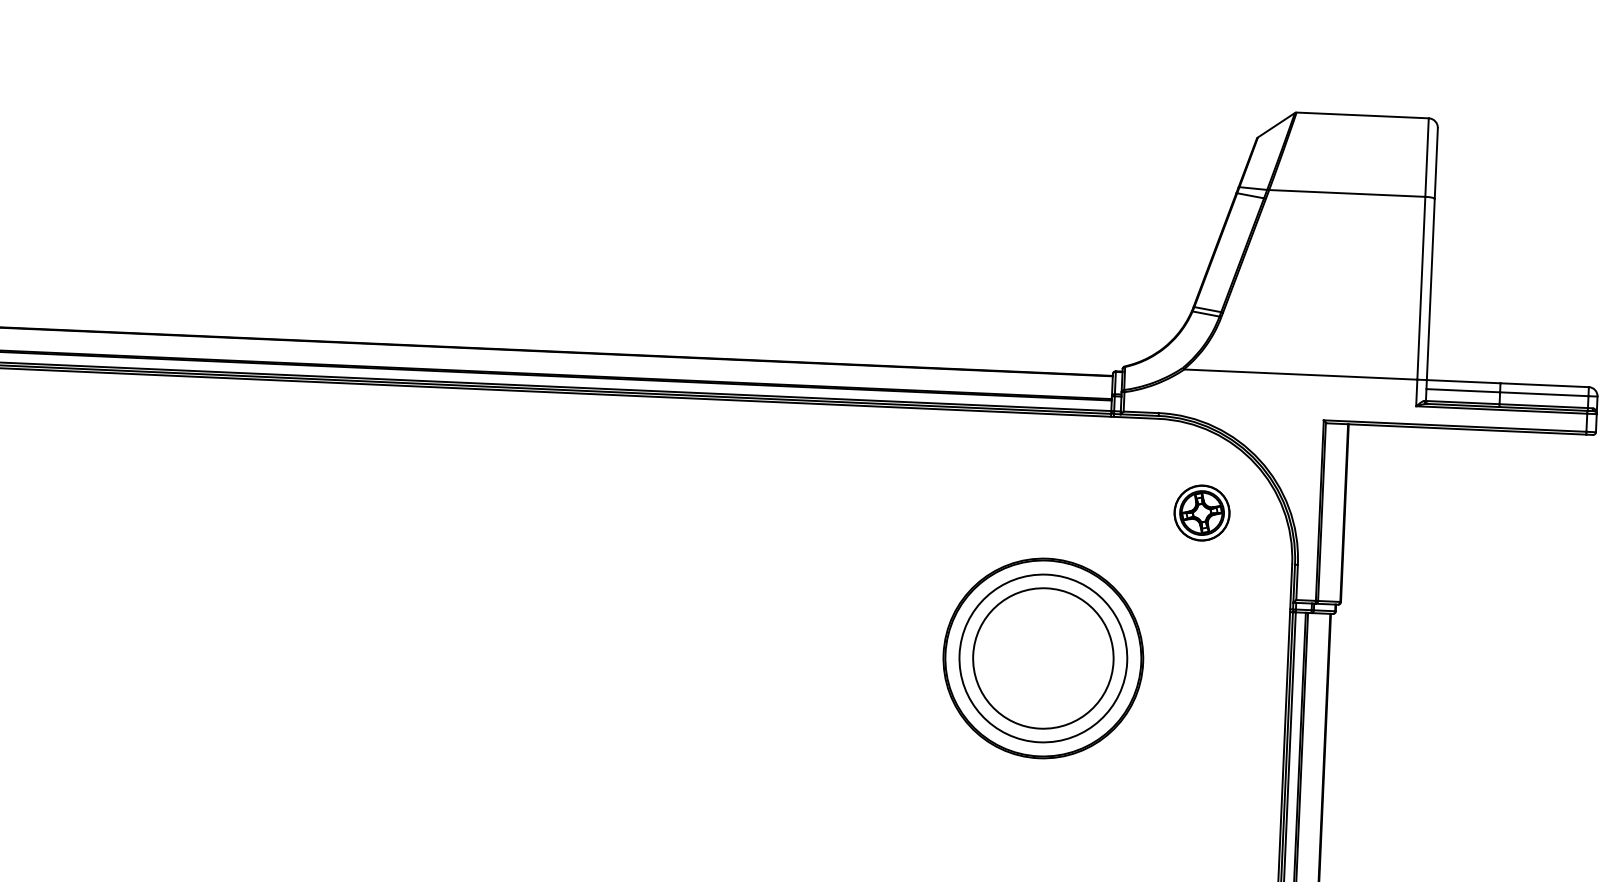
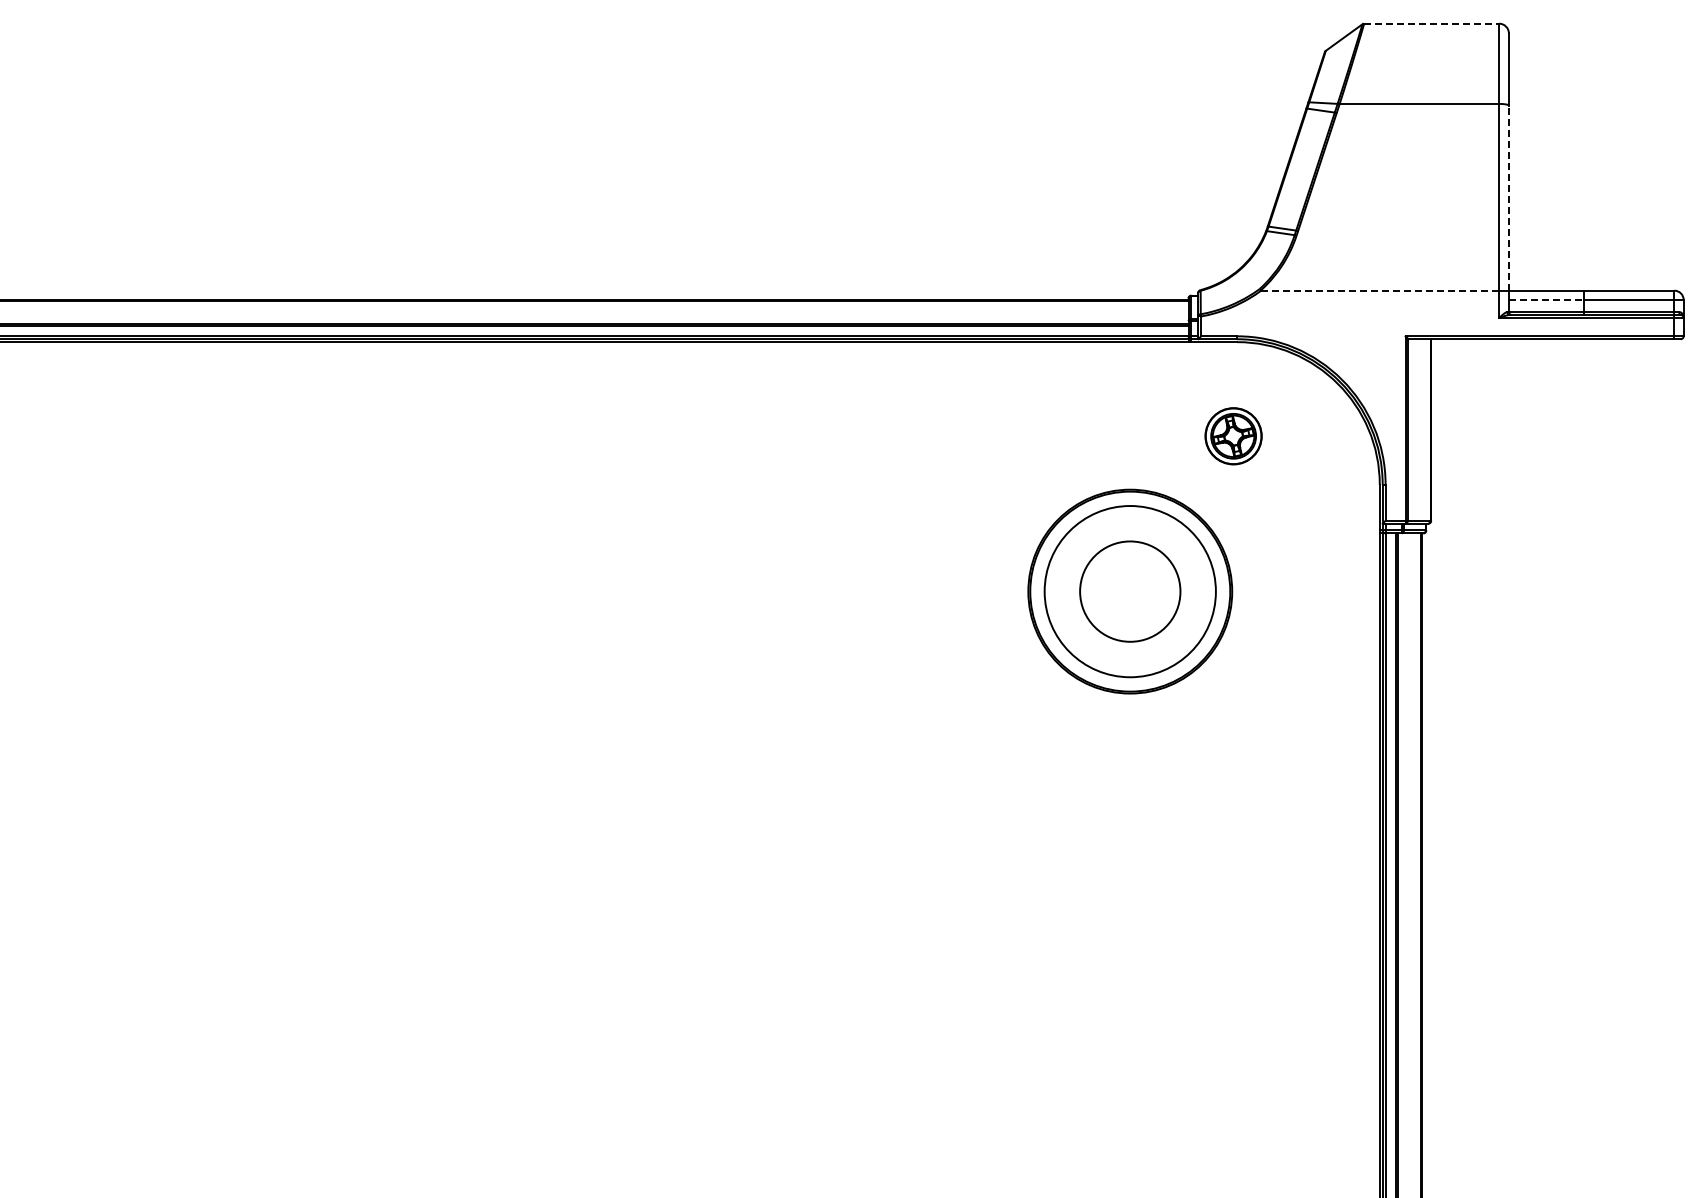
line: (1363, 115) -> (1432, 23), solid -> dashed
line: (1430, 289) -> (1508, 198), solid -> dashed
line: (1301, 374) -> (1380, 290), solid -> dashed
line: (1463, 390) -> (1546, 299), solid -> dashed
part: (1201, 513) -> (1233, 436), moved
circle: (1042, 658) -> (1129, 591), size x0.7

